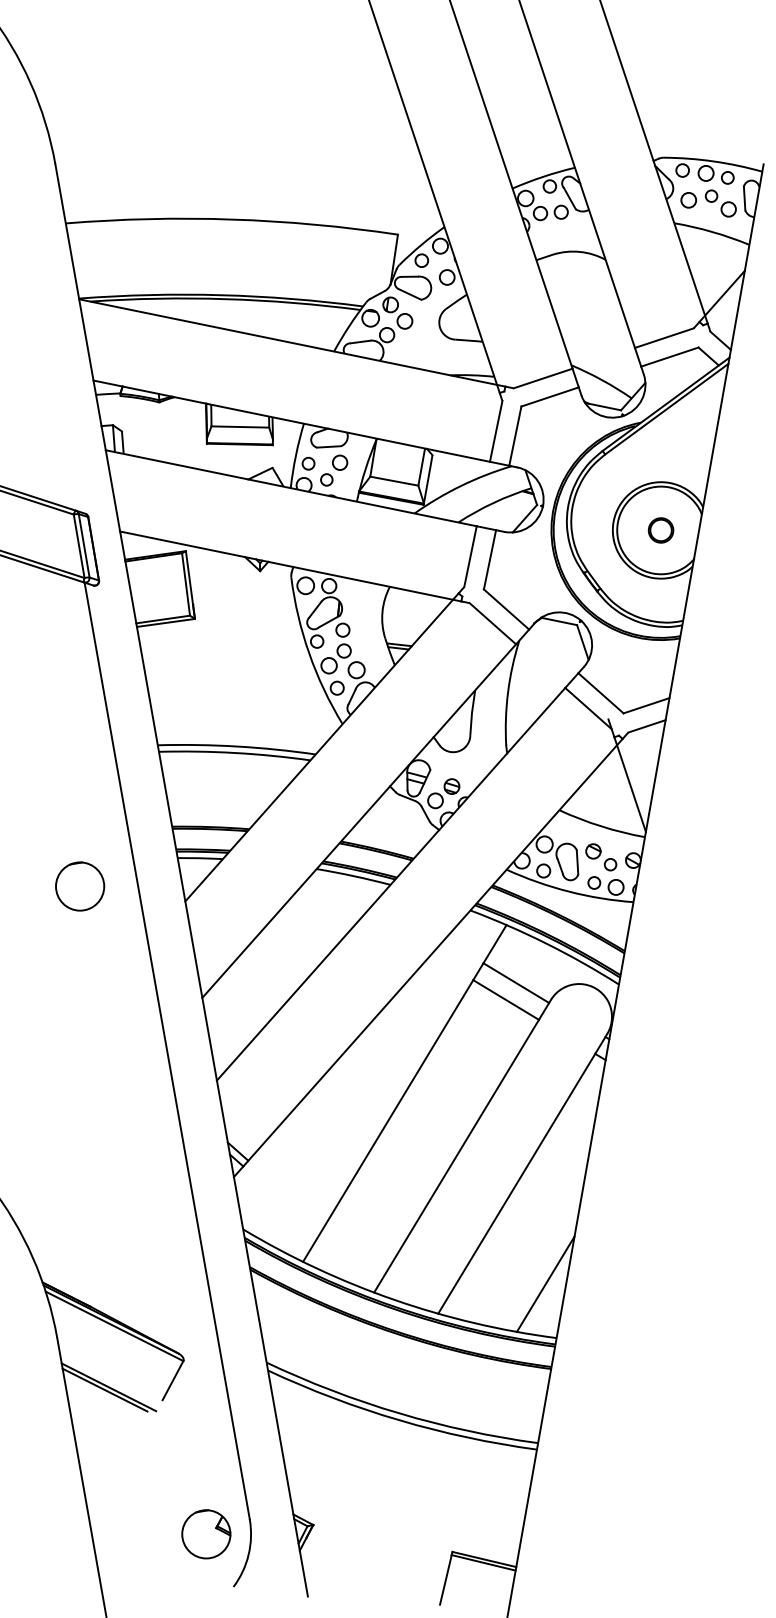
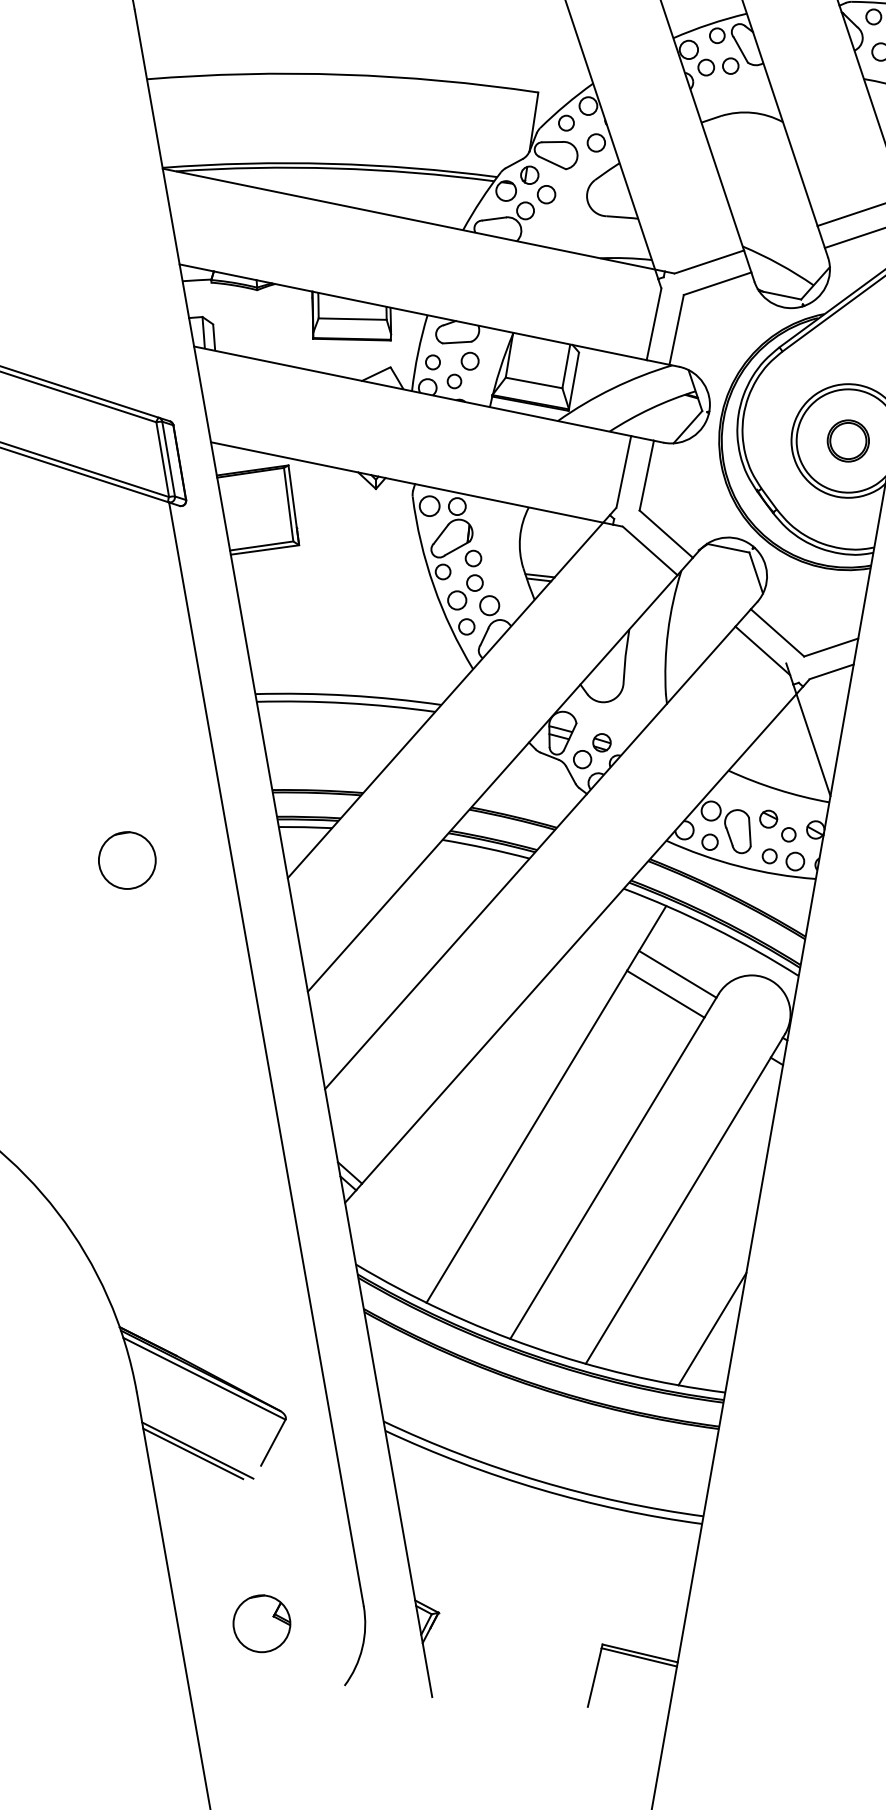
part: (660, 530) -> (847, 441), size x1.43
circle: (80, 886) -> (127, 860), moved
part: (206, 1534) -> (262, 1623), moved

